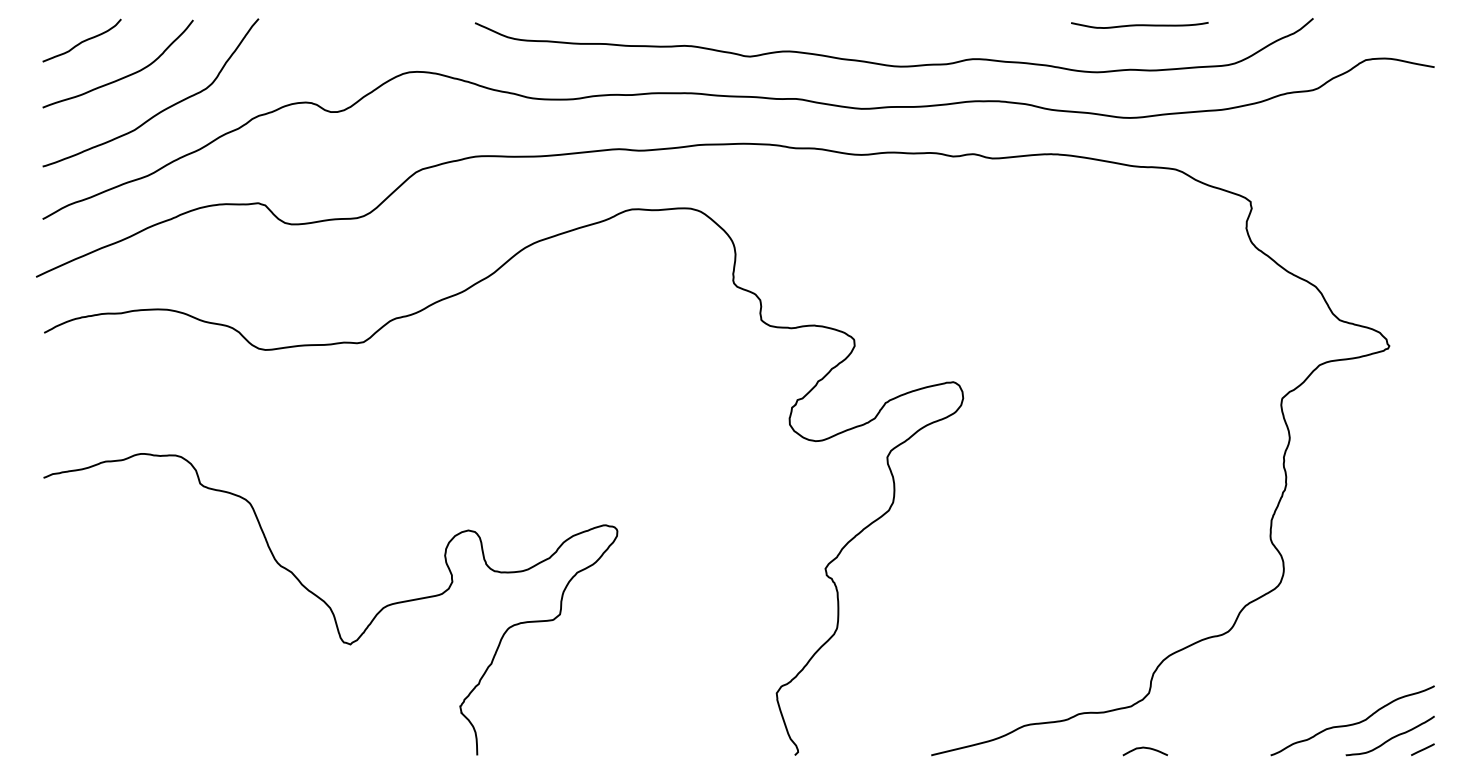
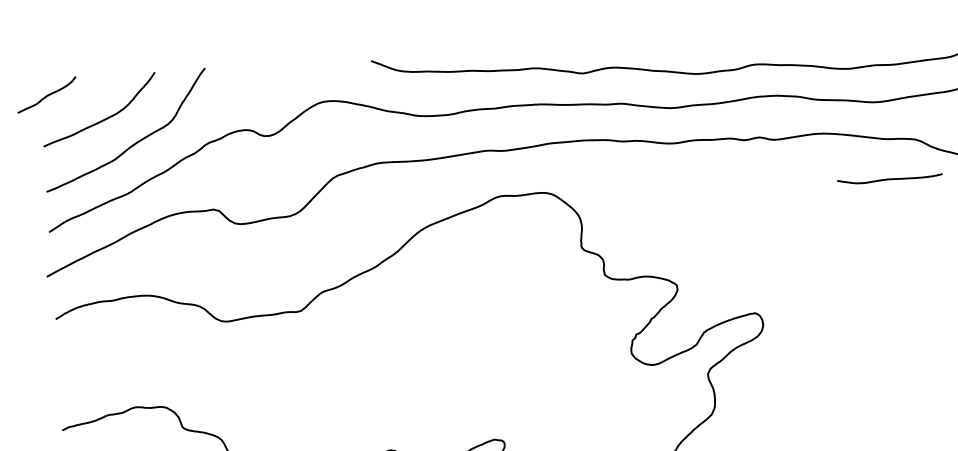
curve: (1139, 25) -> (889, 179), moved
curve: (82, 40) -> (47, 94), moved

